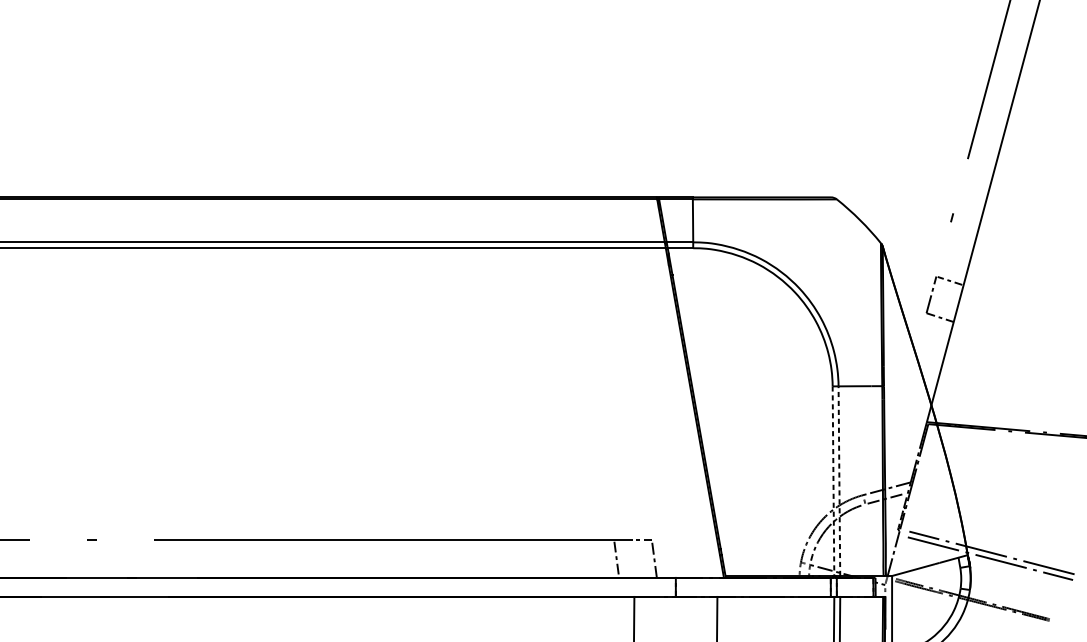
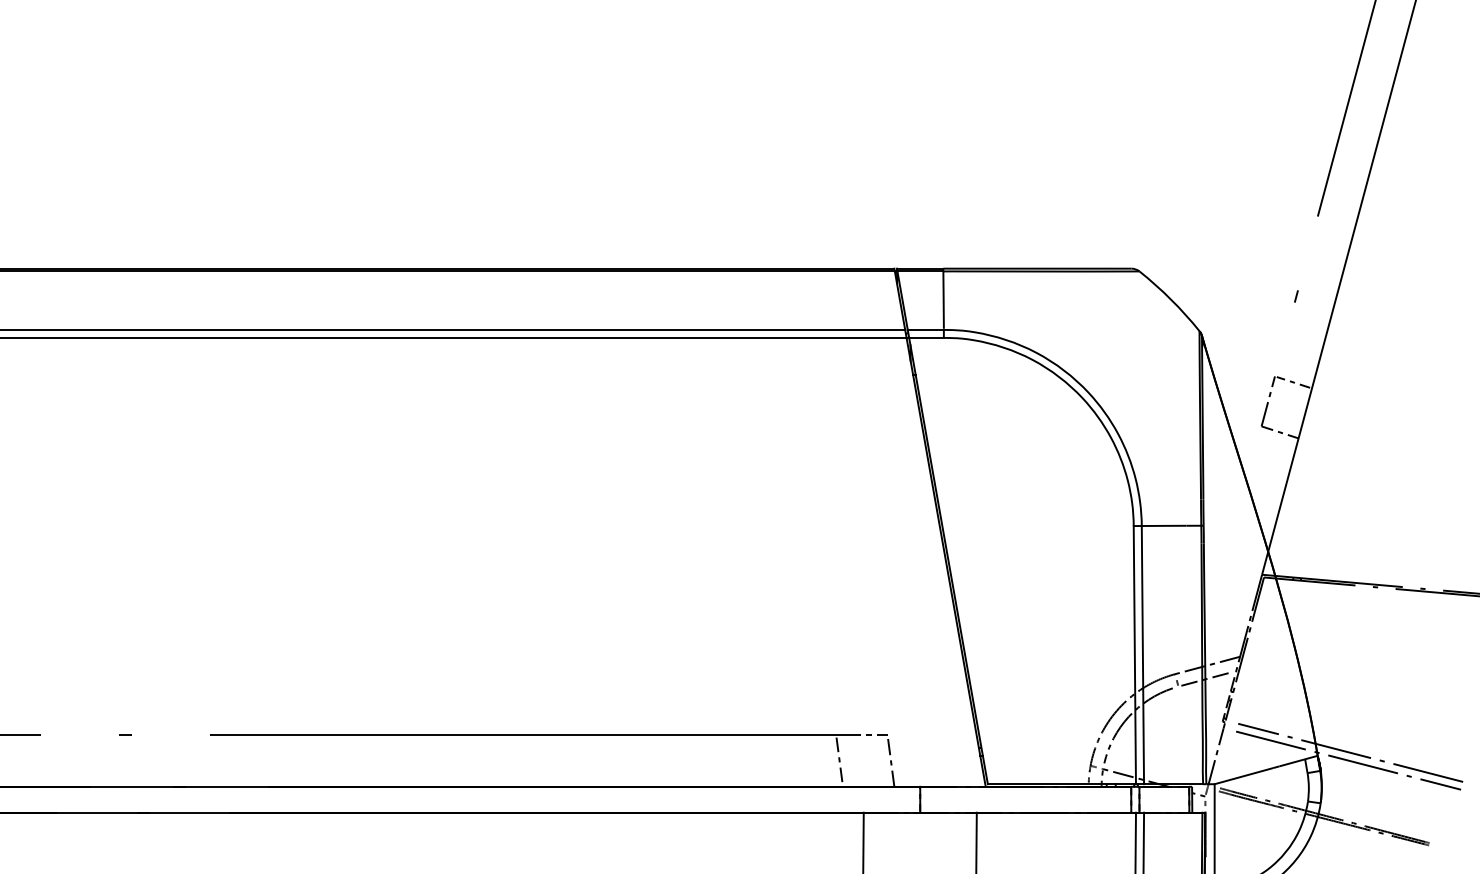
line: (839, 480) -> (1142, 654), dashed -> solid
line: (833, 481) -> (1134, 655), dashed -> solid

